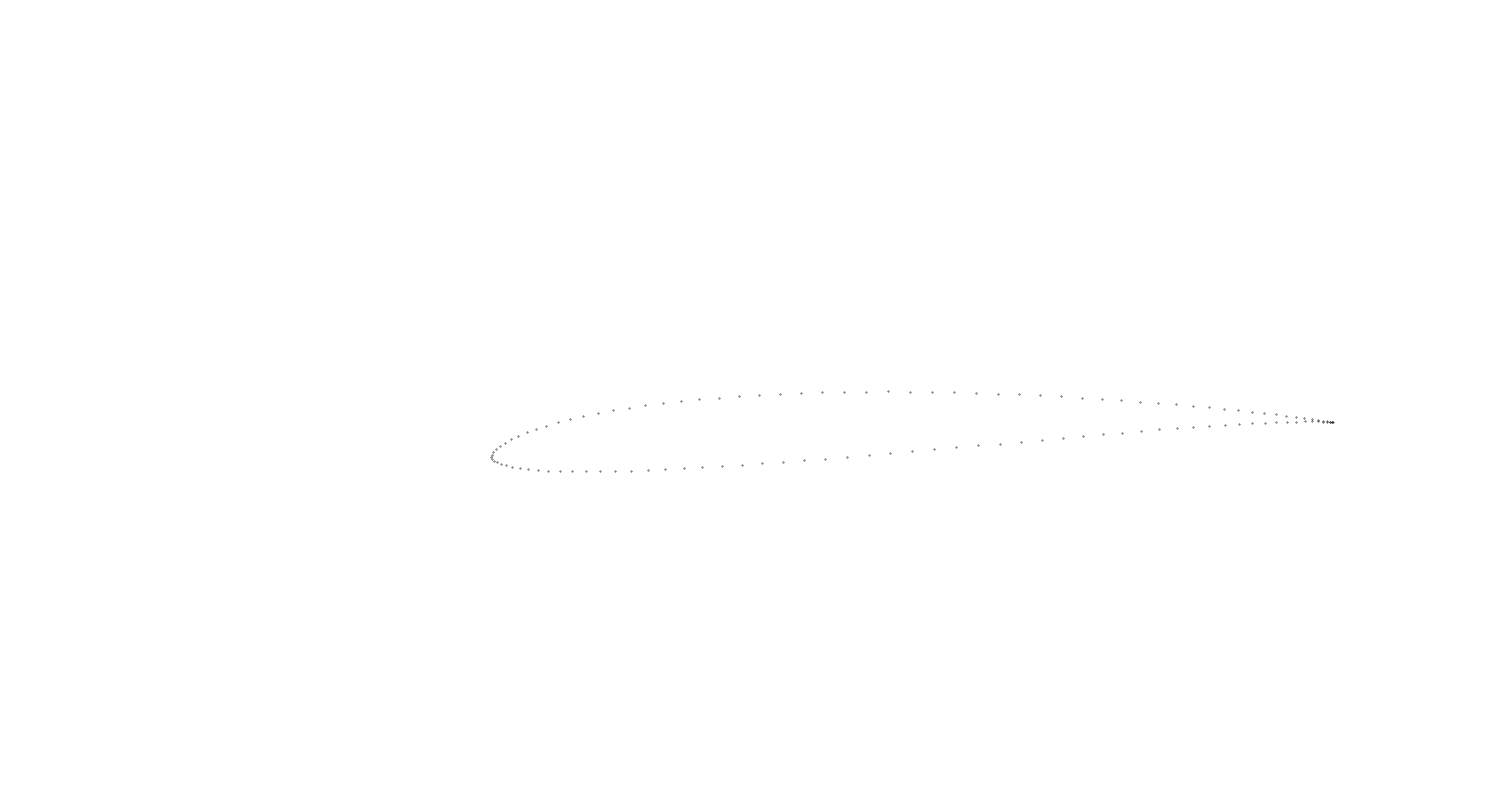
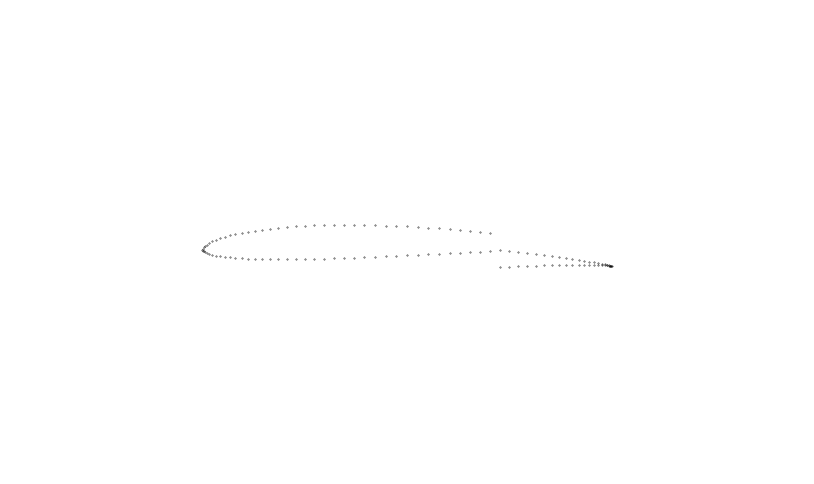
part: (1218, 411) -> (556, 258), moved

